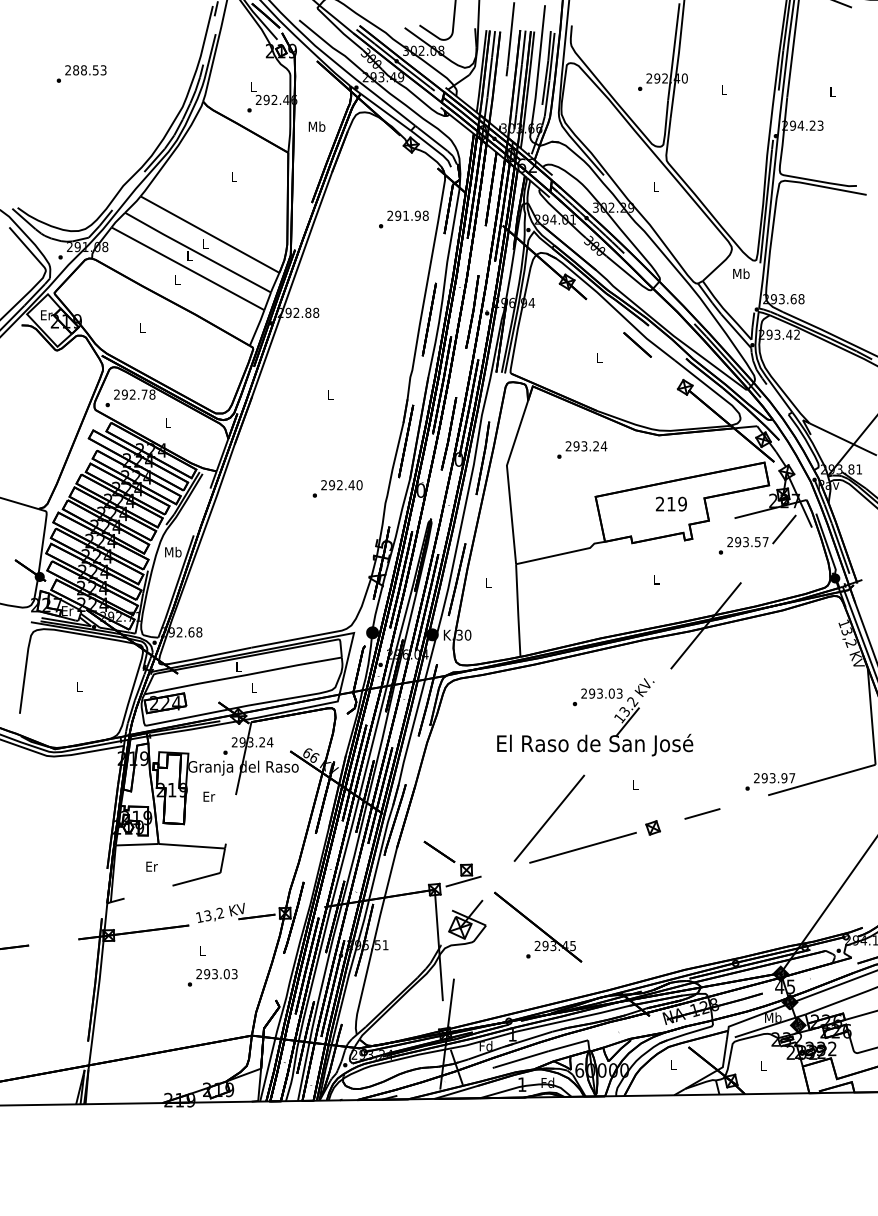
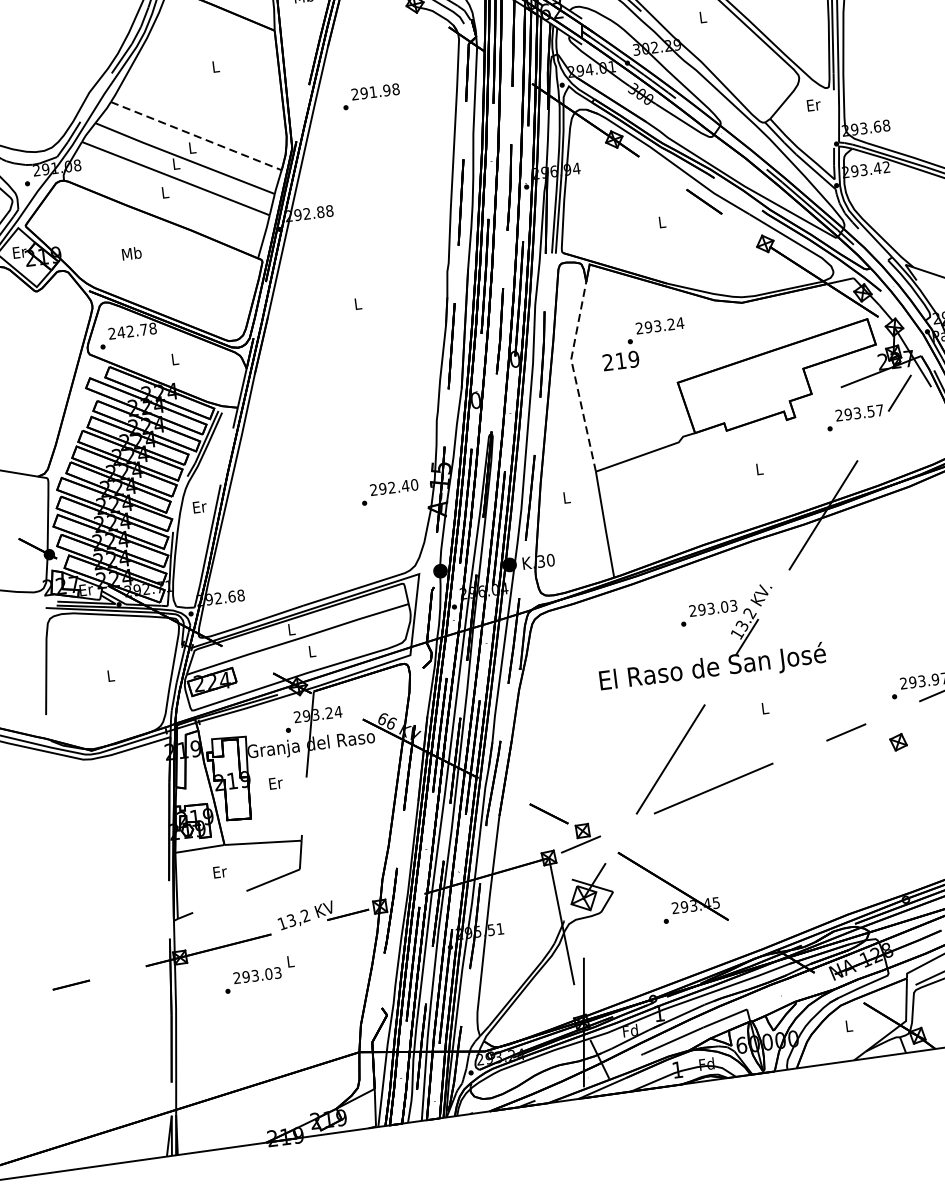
text: (403, 219) -> (370, 96), moved
line: (210, 234) -> (196, 135), solid -> dashed
text: (741, 273) -> (813, 104), Mb -> Er
text: (142, 328) -> (132, 253), L -> Mb
text: (124, 394) -> (120, 332), 292.78 -> 242.78
line: (508, 480) -> (575, 376), solid -> dashed
text: (337, 488) -> (389, 491), moved
text: (670, 503) -> (619, 360), moved
text: (173, 552) -> (199, 507), Mb -> Er
part: (652, 827) -> (897, 741), moved
text: (212, 977) -> (252, 980), moved

